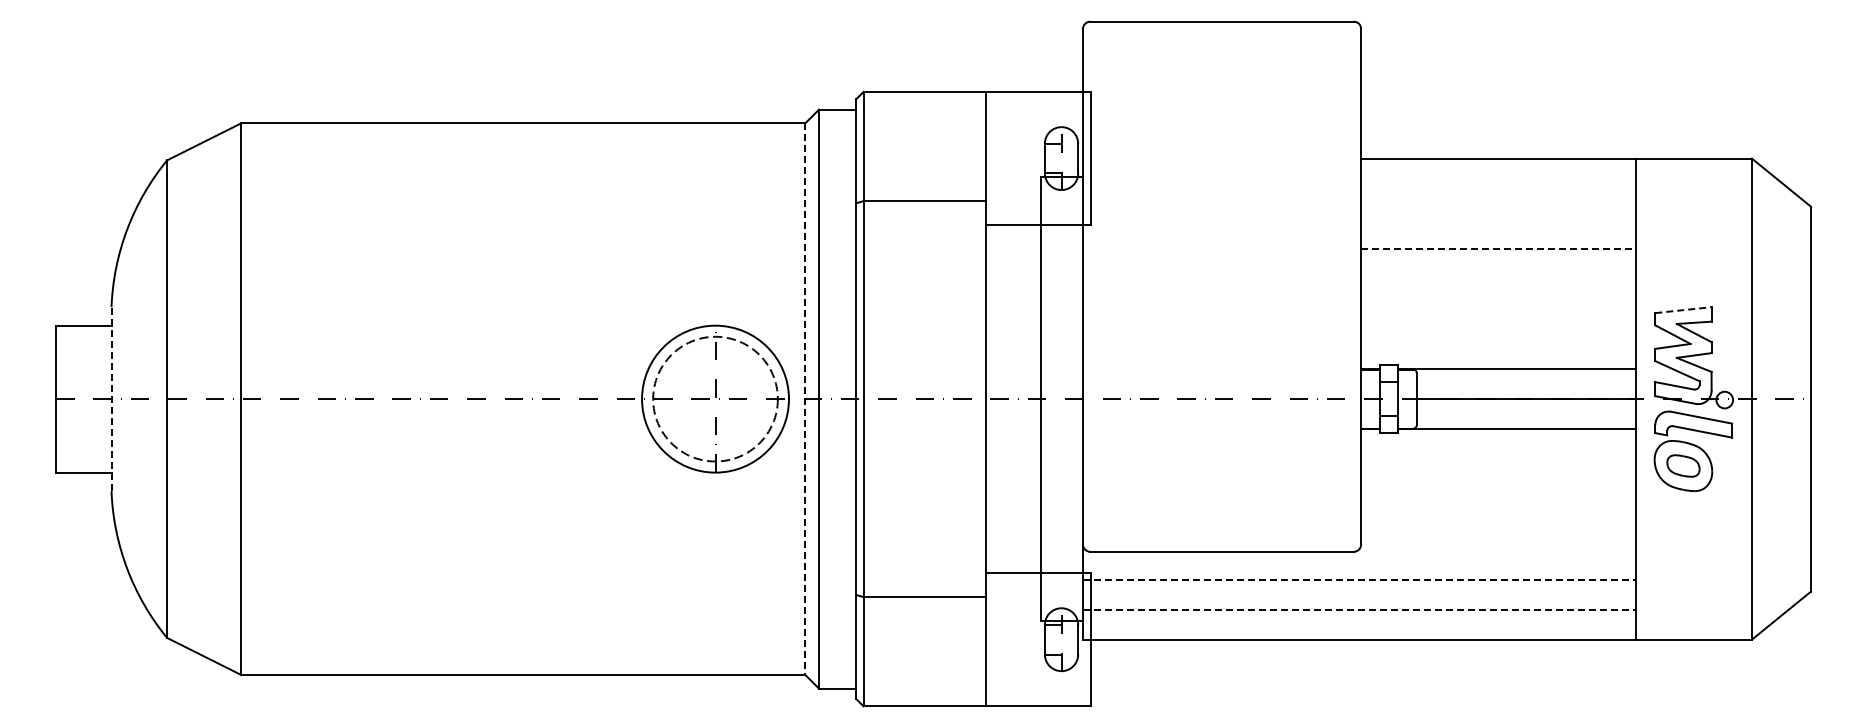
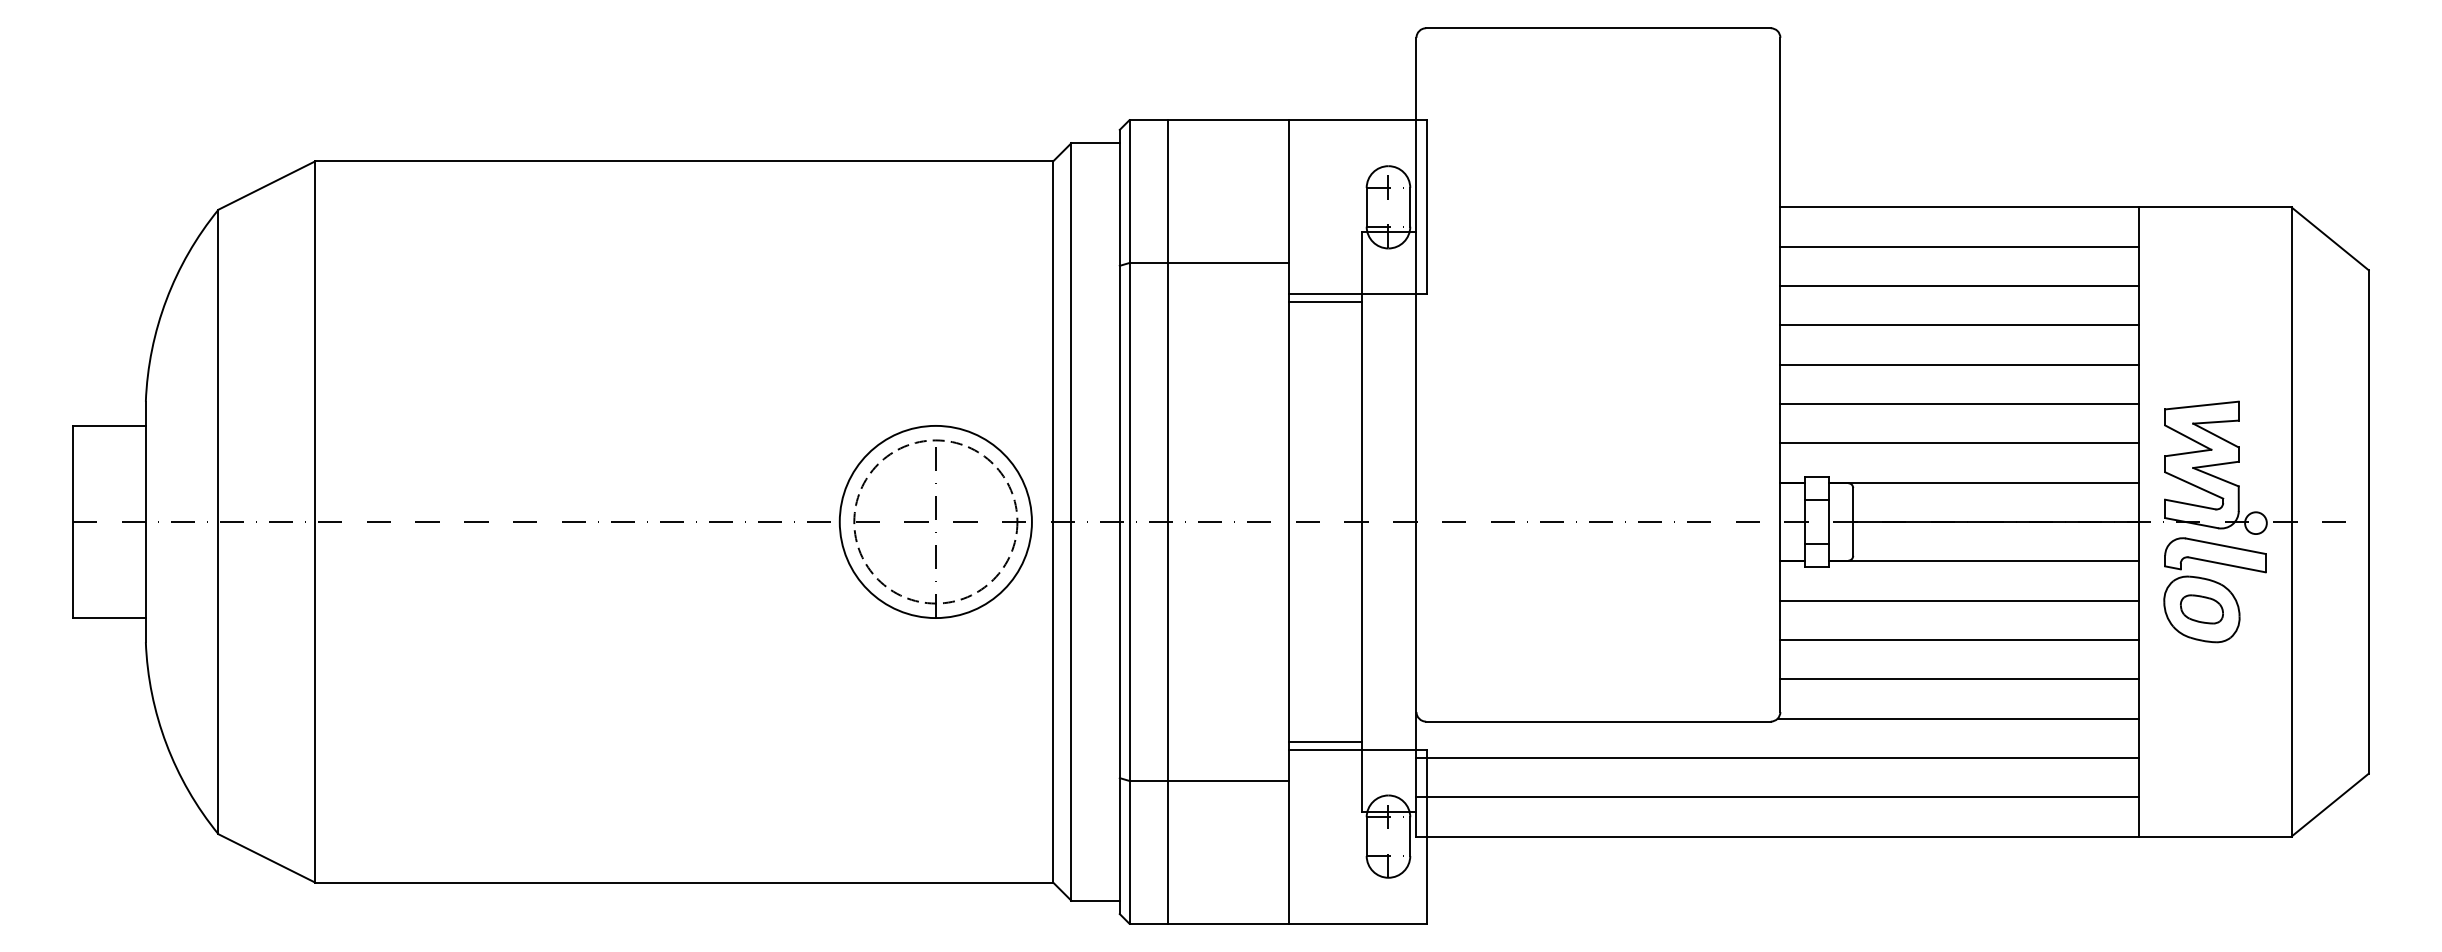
line: (1498, 188) -> (1960, 246), added
line: (1498, 218) -> (1960, 285), added
line: (1013, 230) -> (1325, 301), added
line: (1498, 248) -> (1960, 324), dashed -> solid
line: (1498, 278) -> (1960, 364), added
line: (1498, 308) -> (1960, 403), added
line: (1683, 310) -> (2202, 406), dashed -> solid
line: (1498, 339) -> (1960, 443), added
line: (893, 398) -> (1168, 521), added
line: (111, 399) -> (145, 522), dashed -> solid
line: (805, 399) -> (1053, 522), dashed -> solid
line: (1498, 459) -> (1960, 600), added
line: (1498, 489) -> (1960, 640), added
line: (1498, 519) -> (1960, 679), added
line: (1497, 549) -> (1958, 718), added
line: (1013, 567) -> (1325, 742), added
line: (1359, 579) -> (1778, 757), dashed -> solid
line: (1359, 609) -> (1778, 797), dashed -> solid

